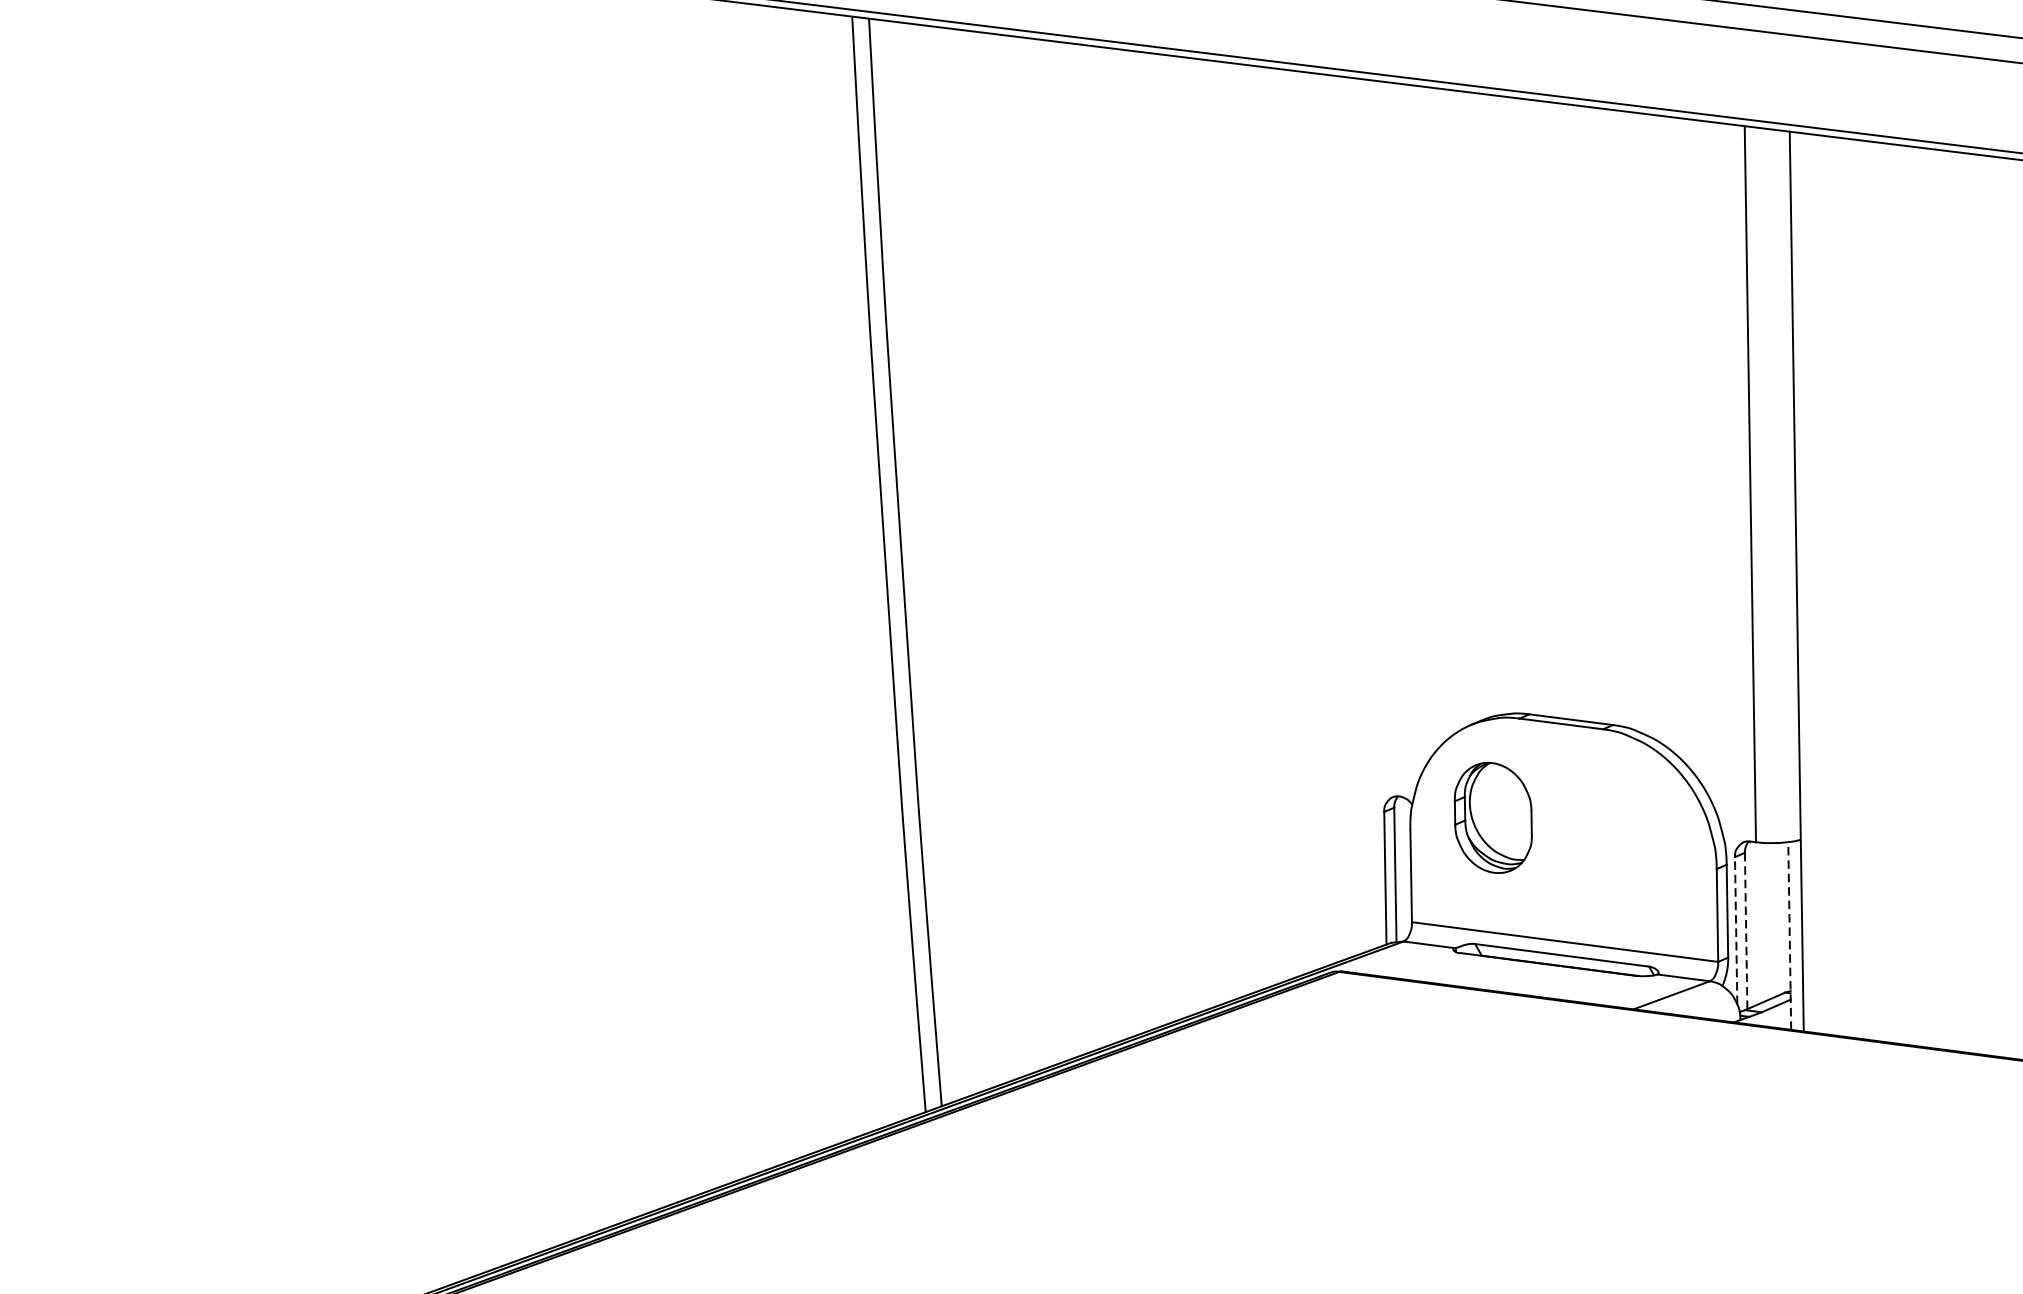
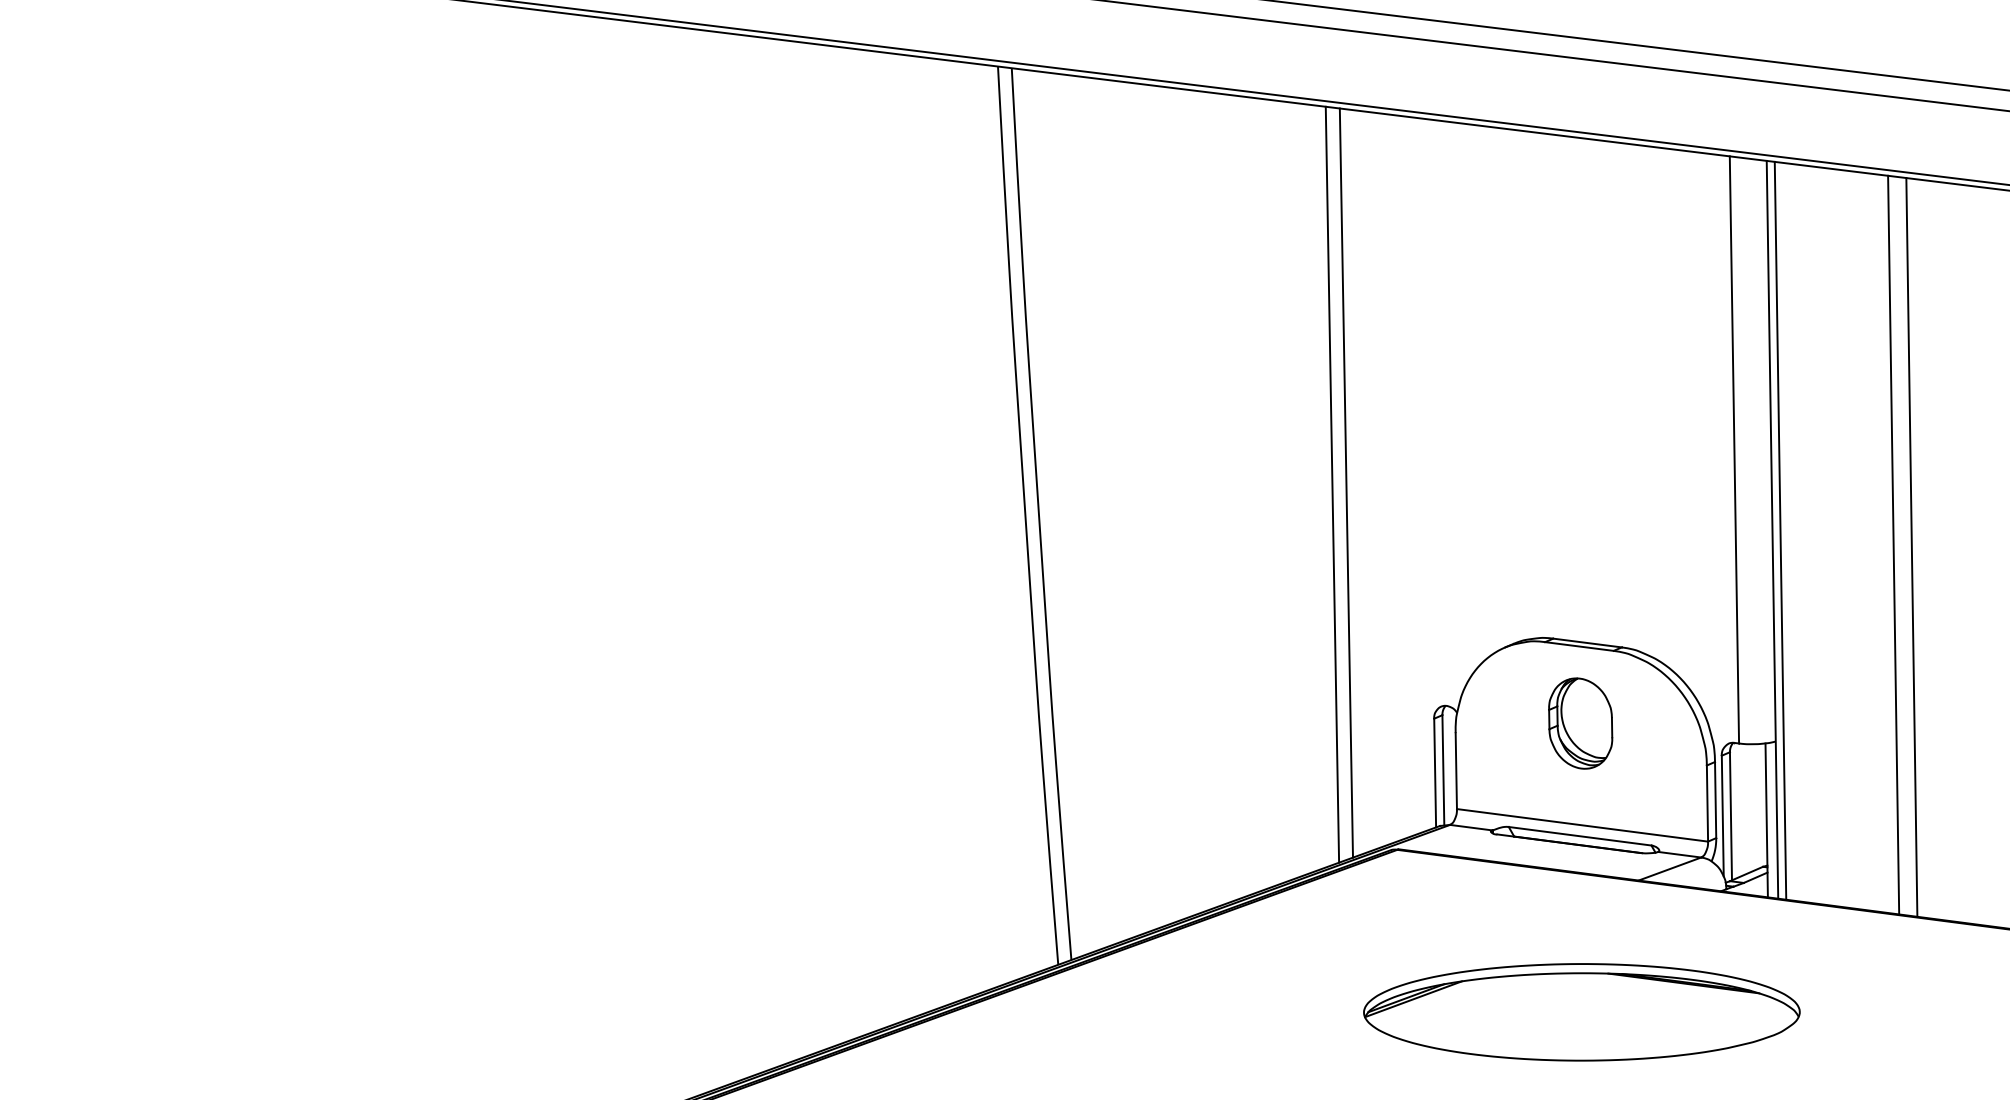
line: (1277, 523) -> (1346, 482), added
line: (1260, 526) -> (1332, 484), added
line: (1806, 582) -> (1780, 530), added
line: (1944, 599) -> (1893, 544), added
line: (1966, 603) -> (1911, 547), added
part: (1493, 817) -> (1580, 723), moved
line: (1735, 930) -> (1722, 815), dashed -> solid
line: (1745, 931) -> (1730, 816), dashed -> solid
line: (1789, 936) -> (1766, 820), dashed -> solid
part: (1563, 1170) -> (1581, 1012), added

